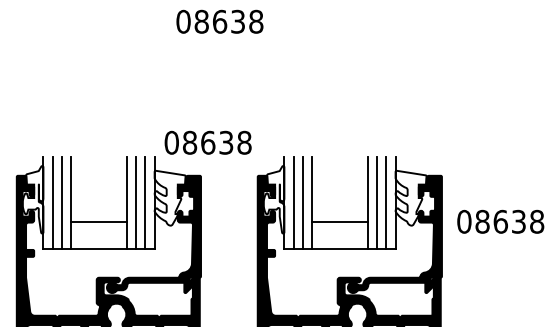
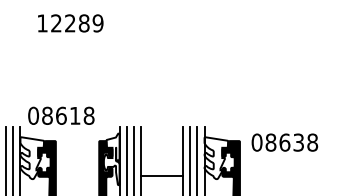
text: (219, 21) -> (70, 23), 08638 -> 12289
text: (226, 142) -> (75, 115), 08638 -> 08618
text: (500, 221) -> (284, 142), moved

